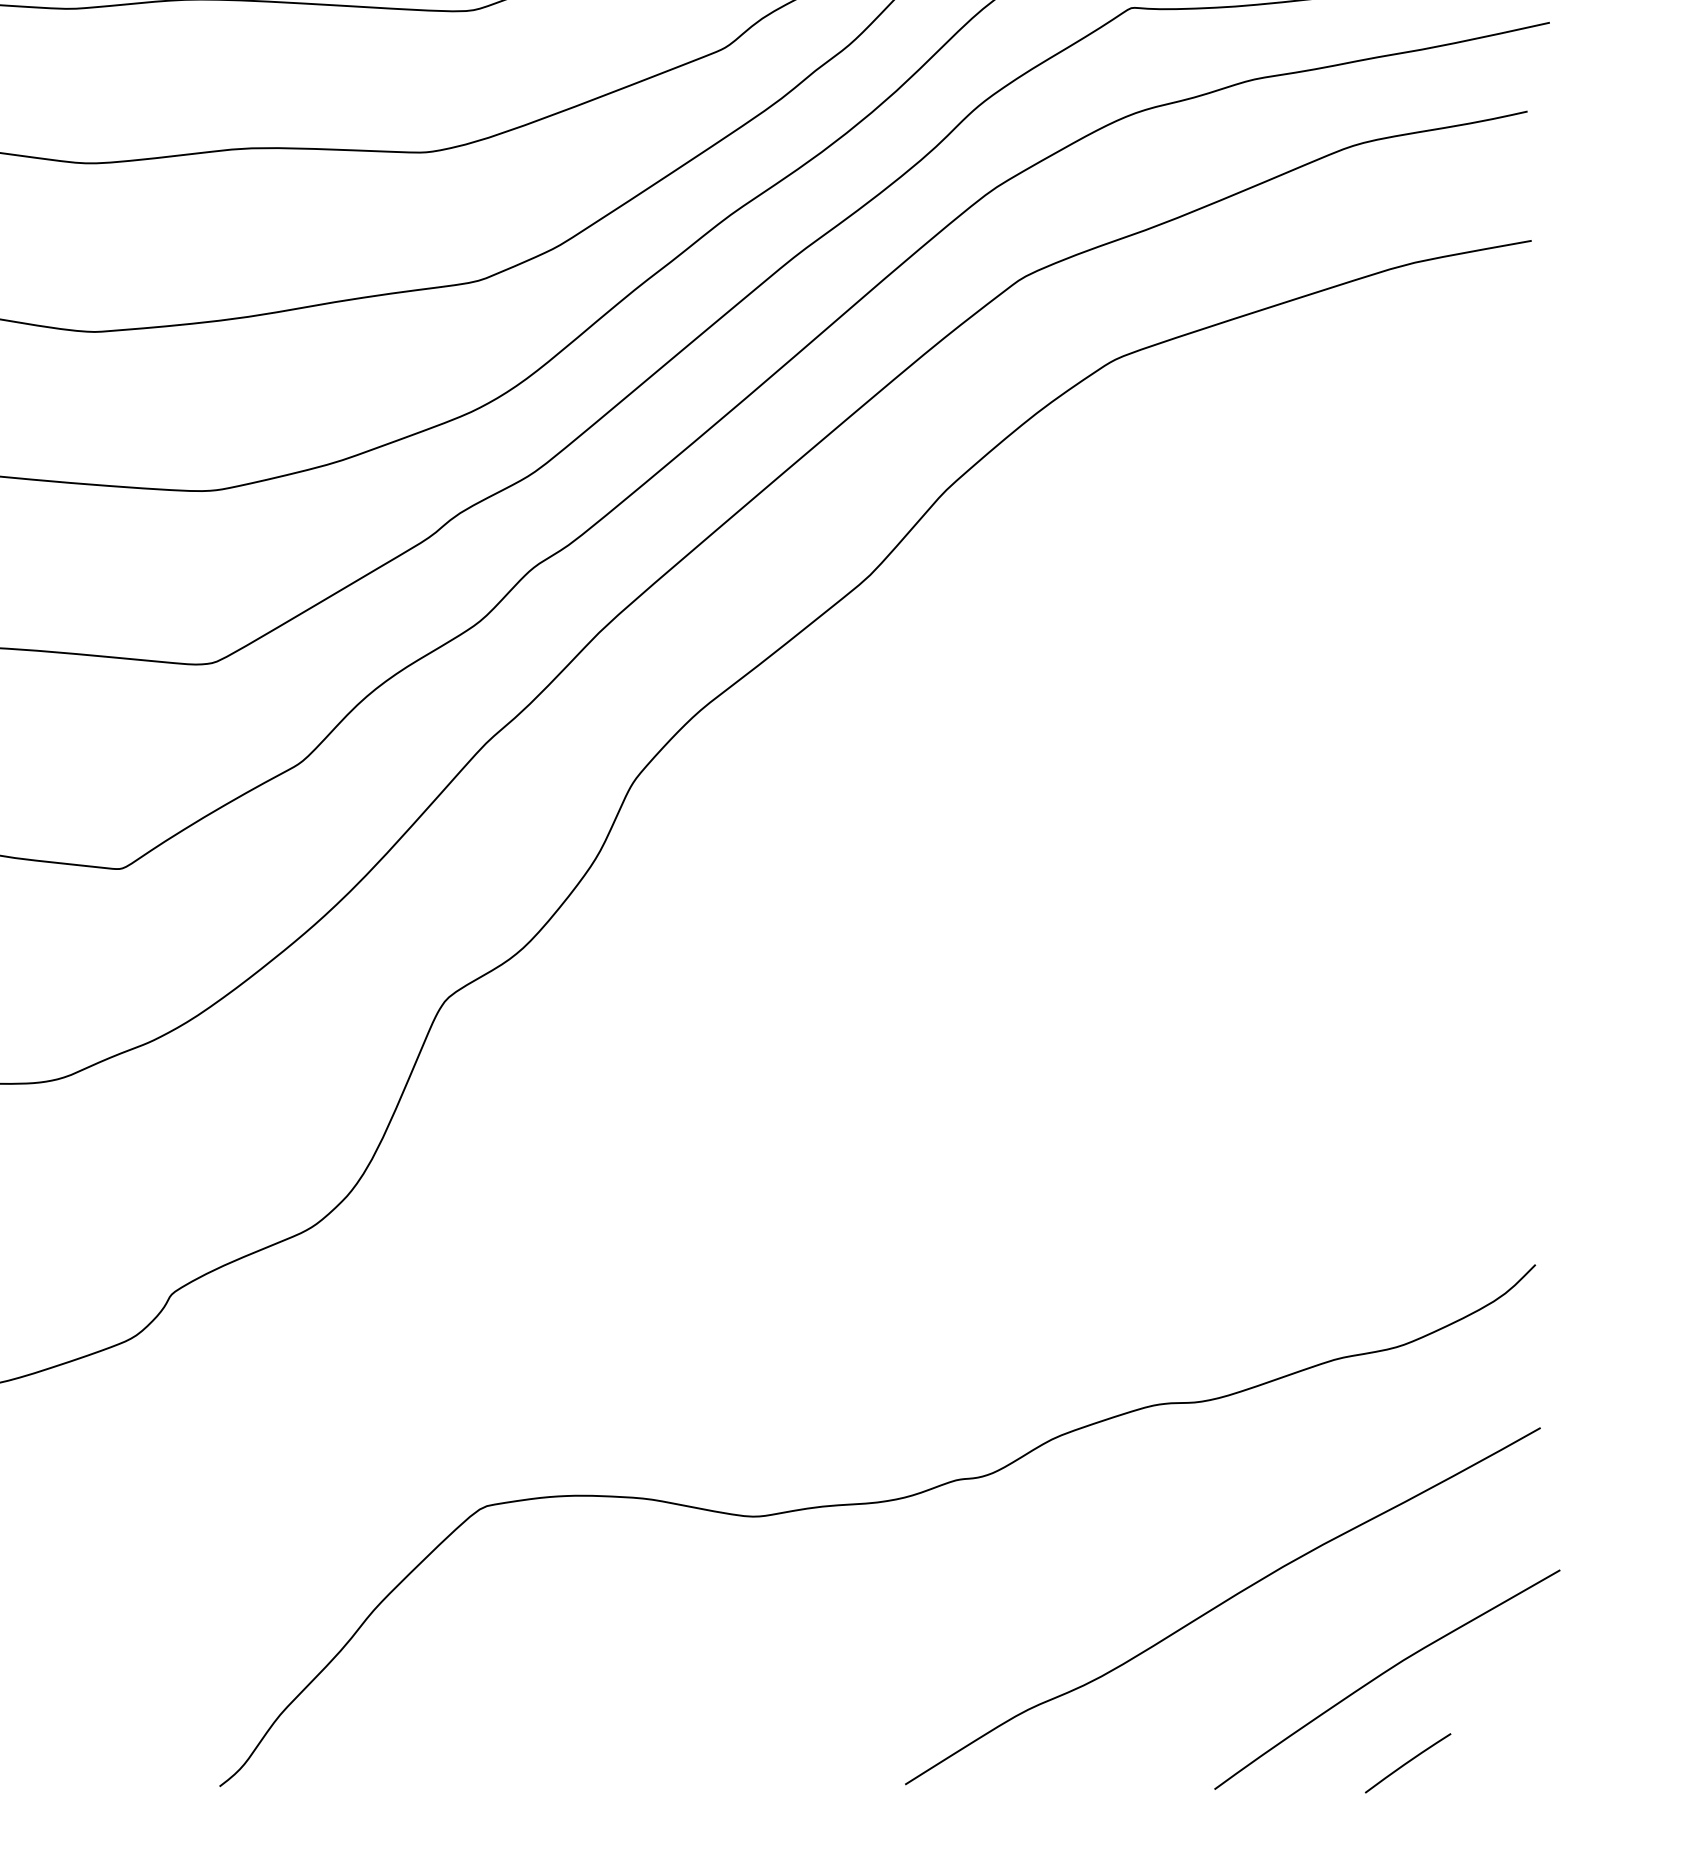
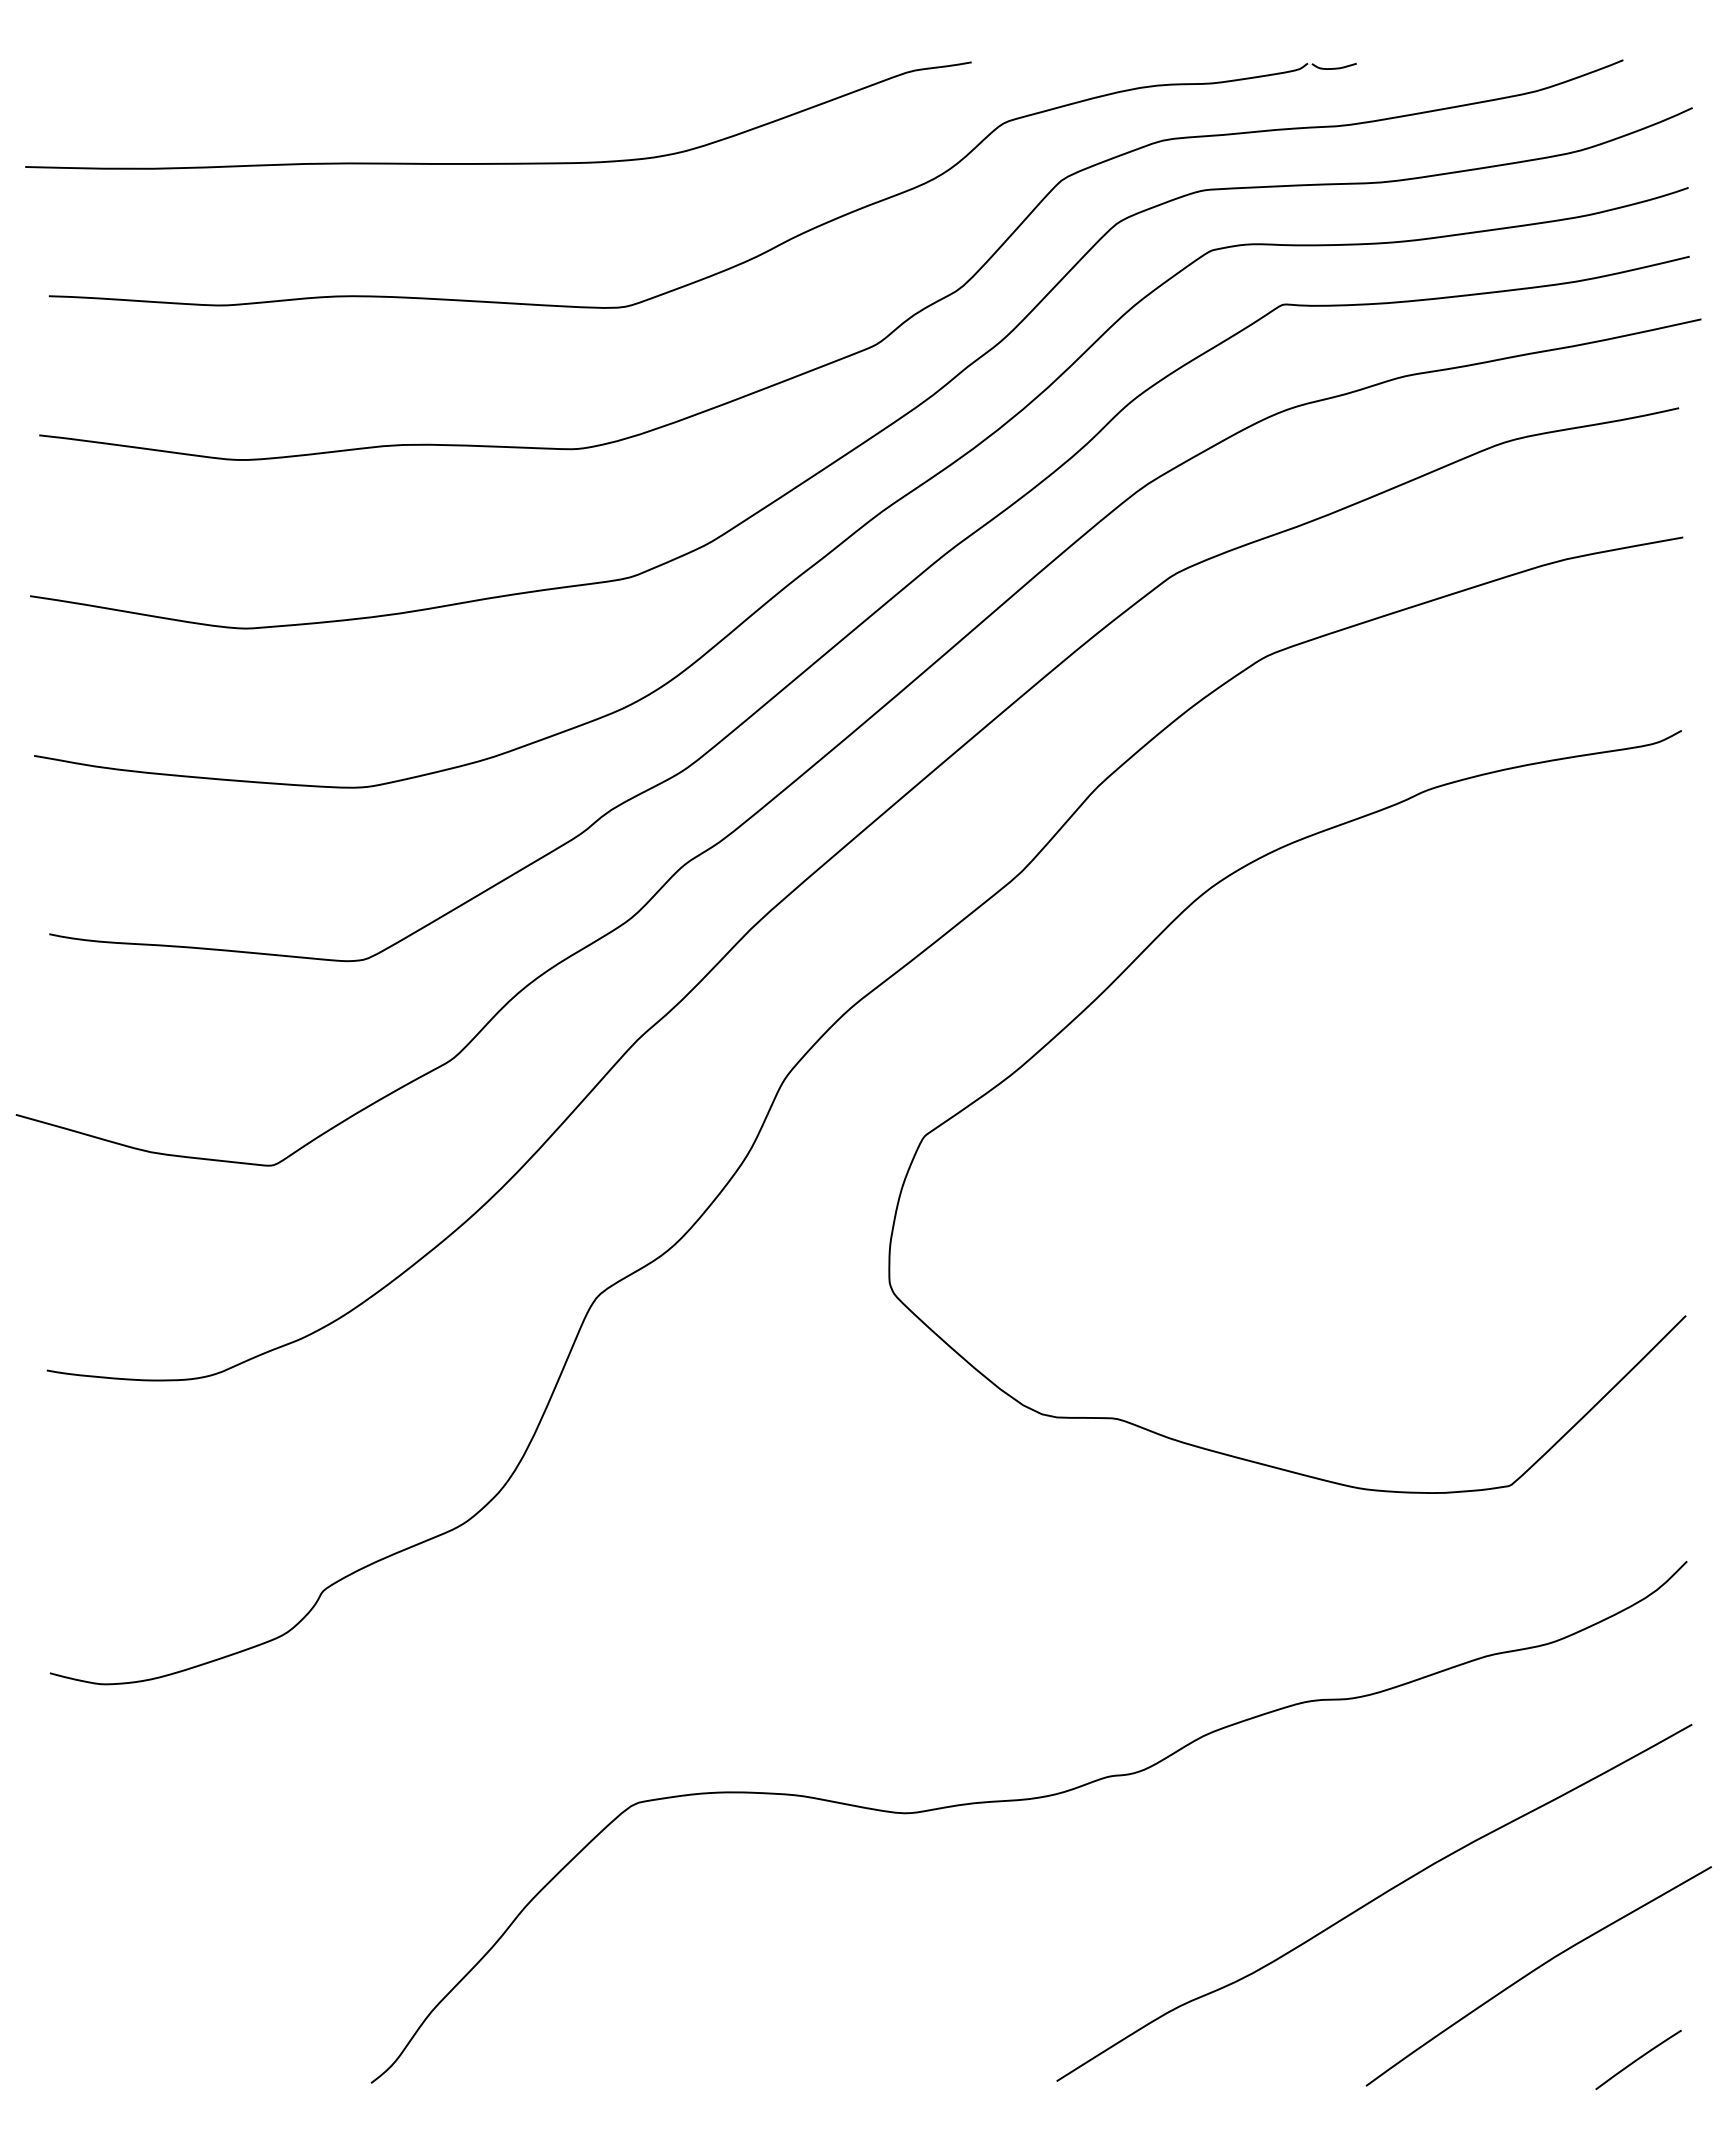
curve: (979, 668) -> (1131, 965), added
curve: (1407, 1762) -> (1638, 2059), moved

